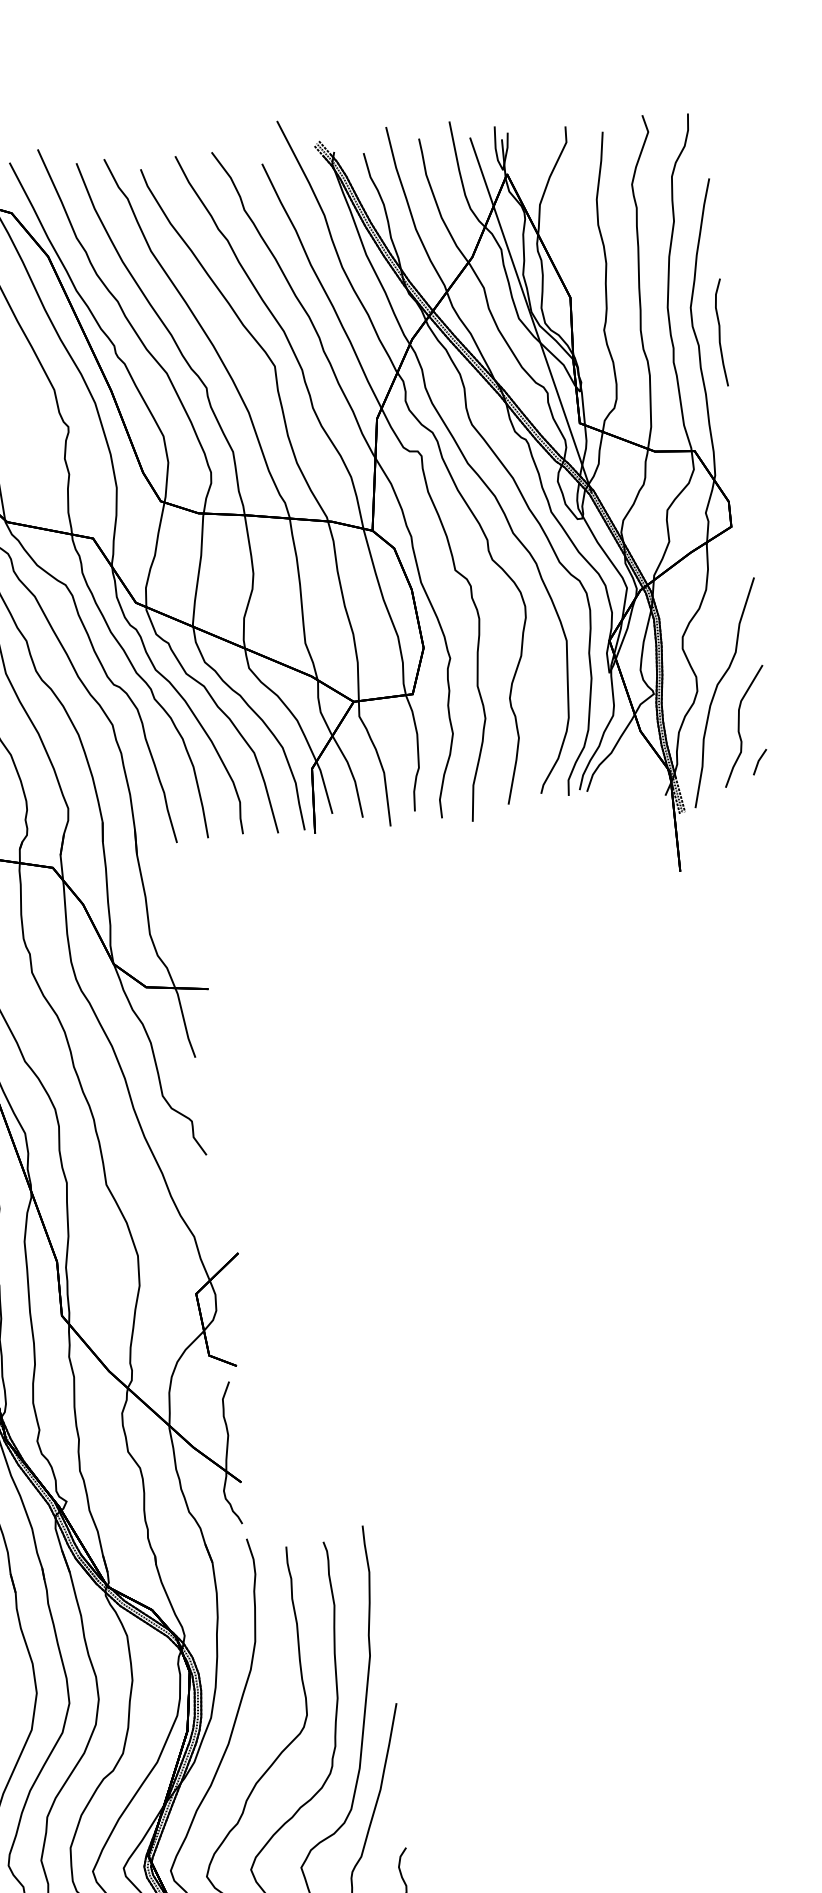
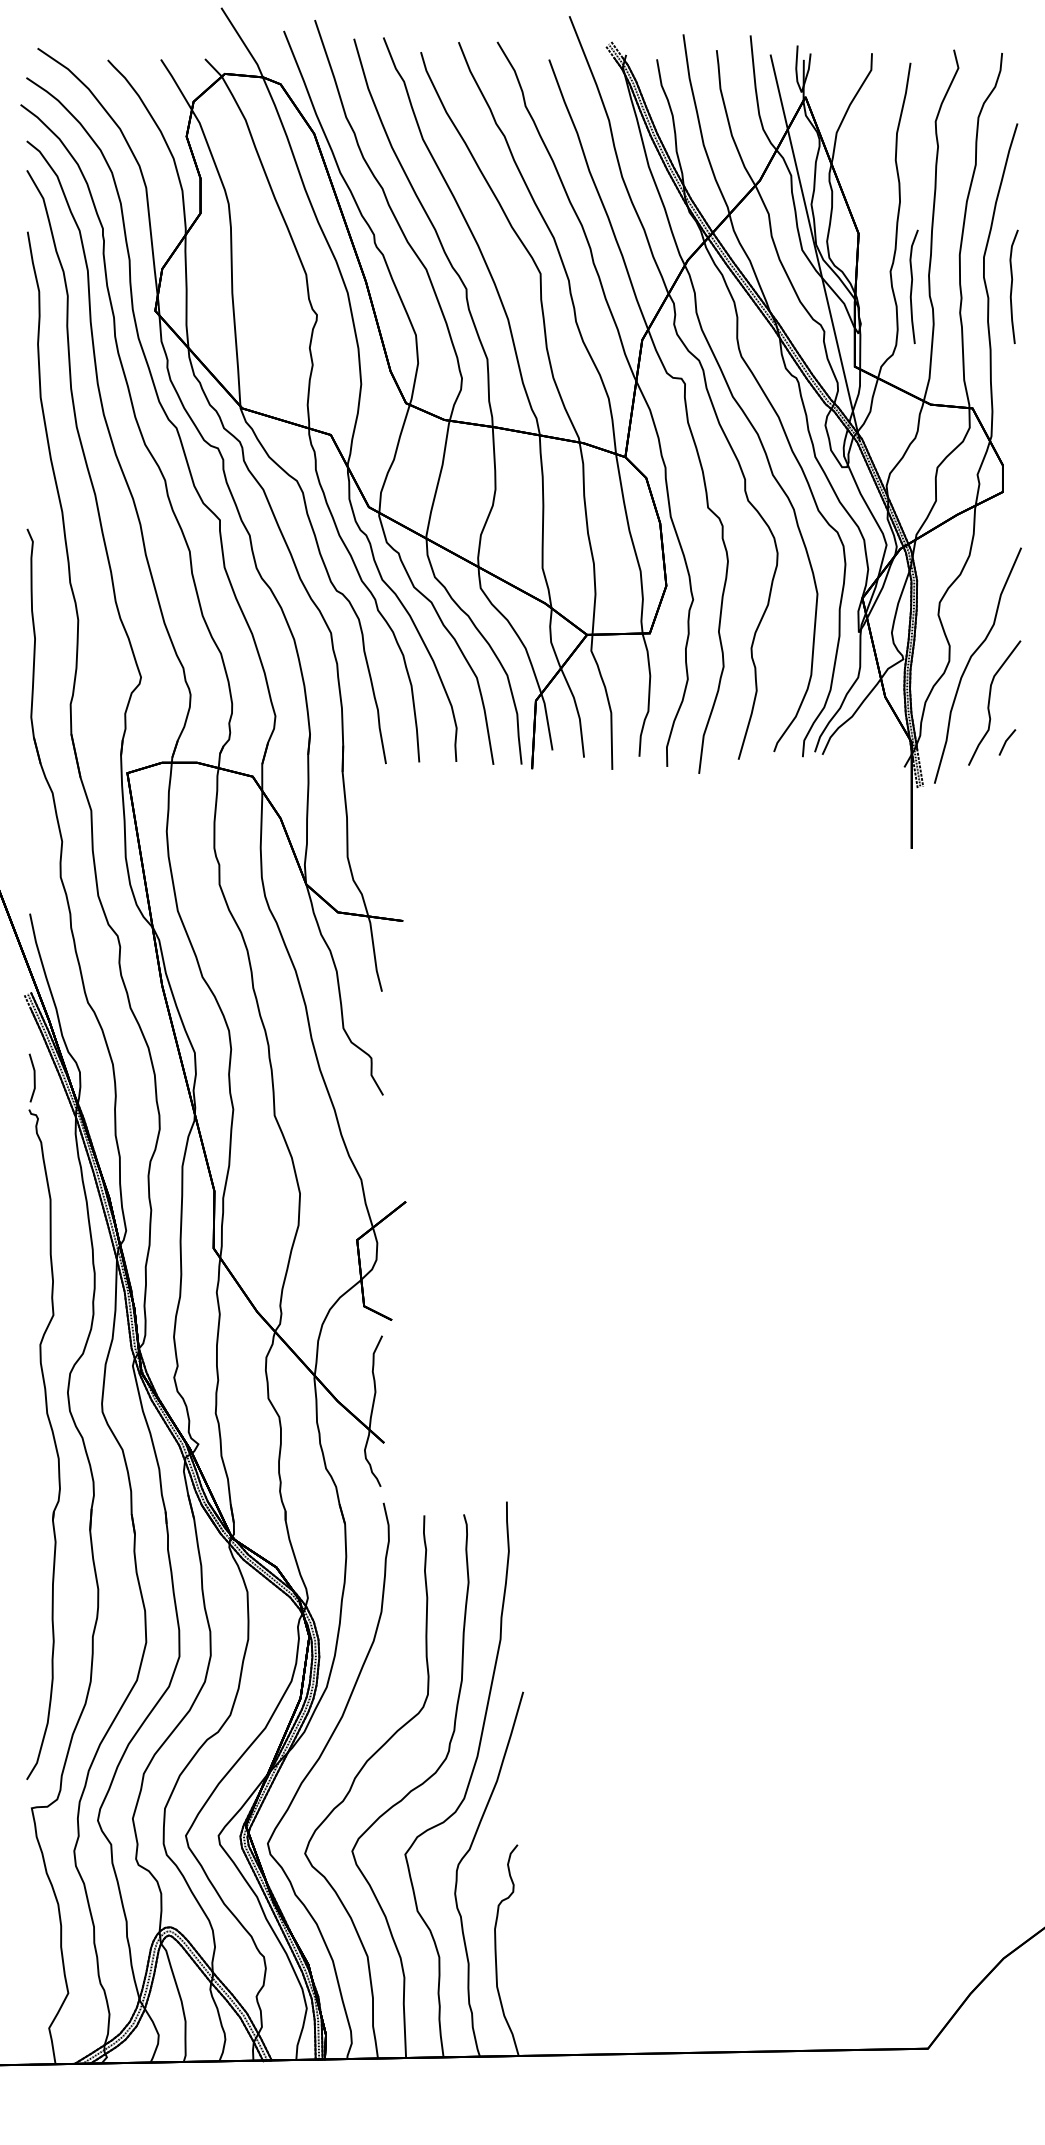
curve: (626, 342) -> (912, 286), added

